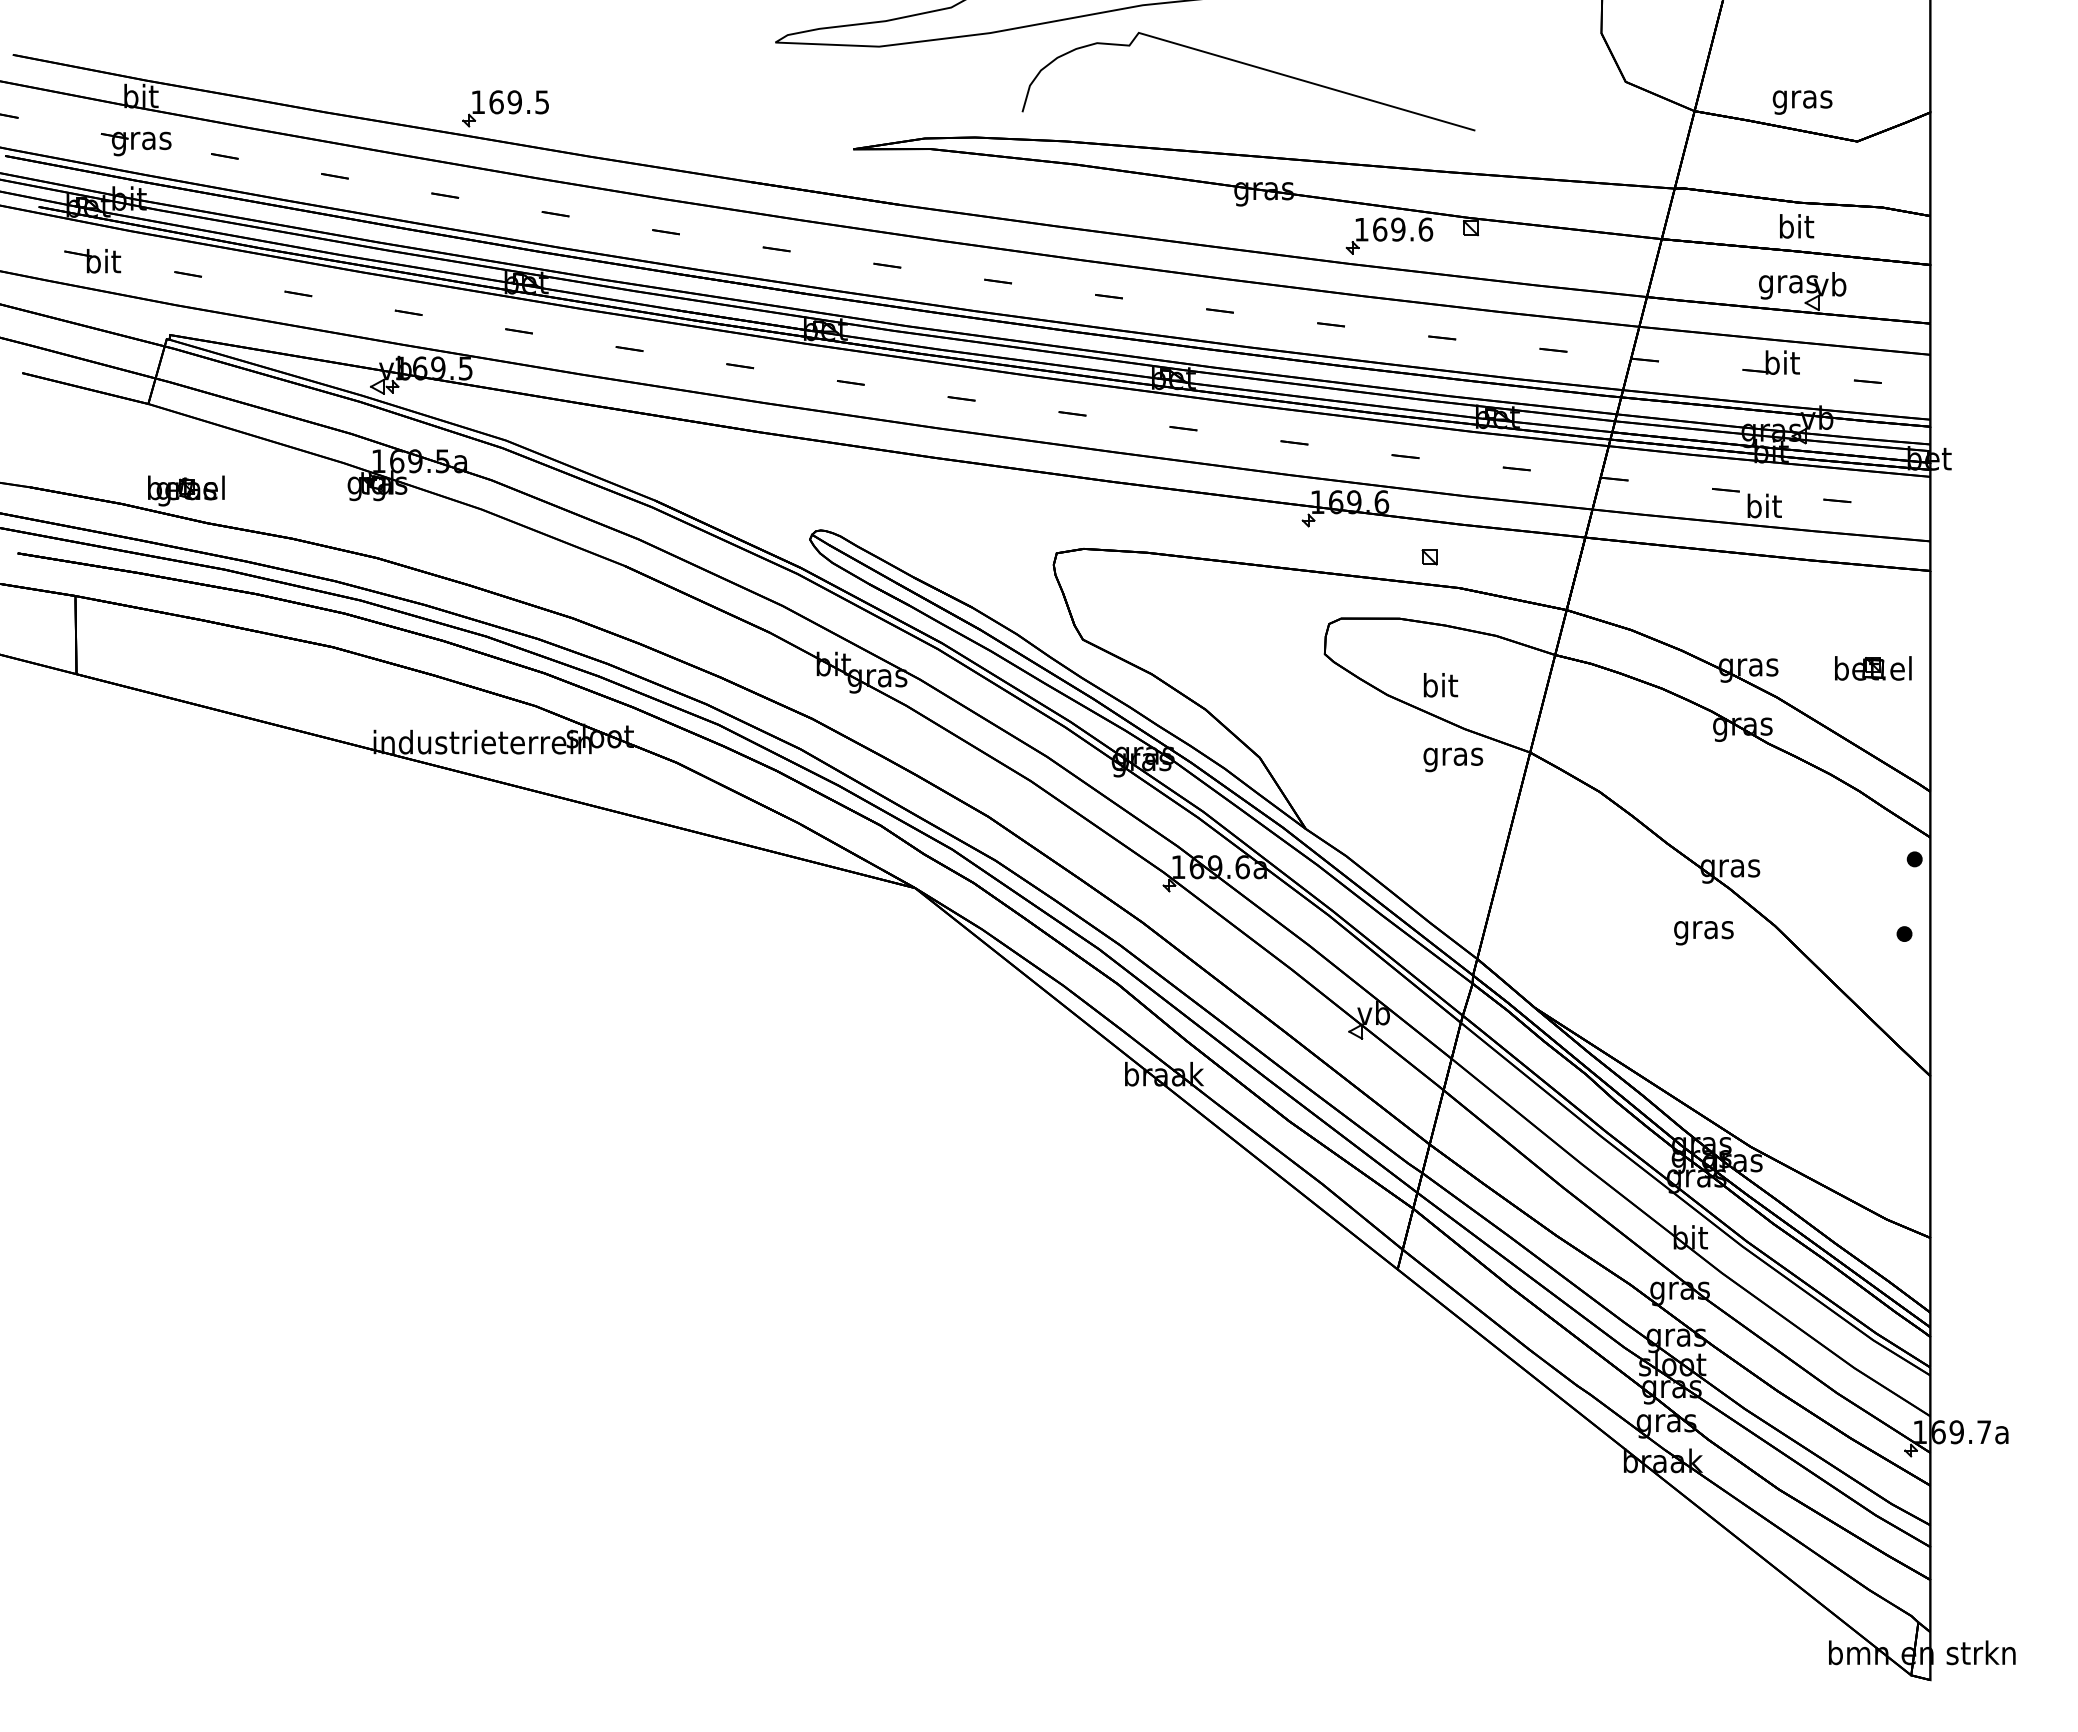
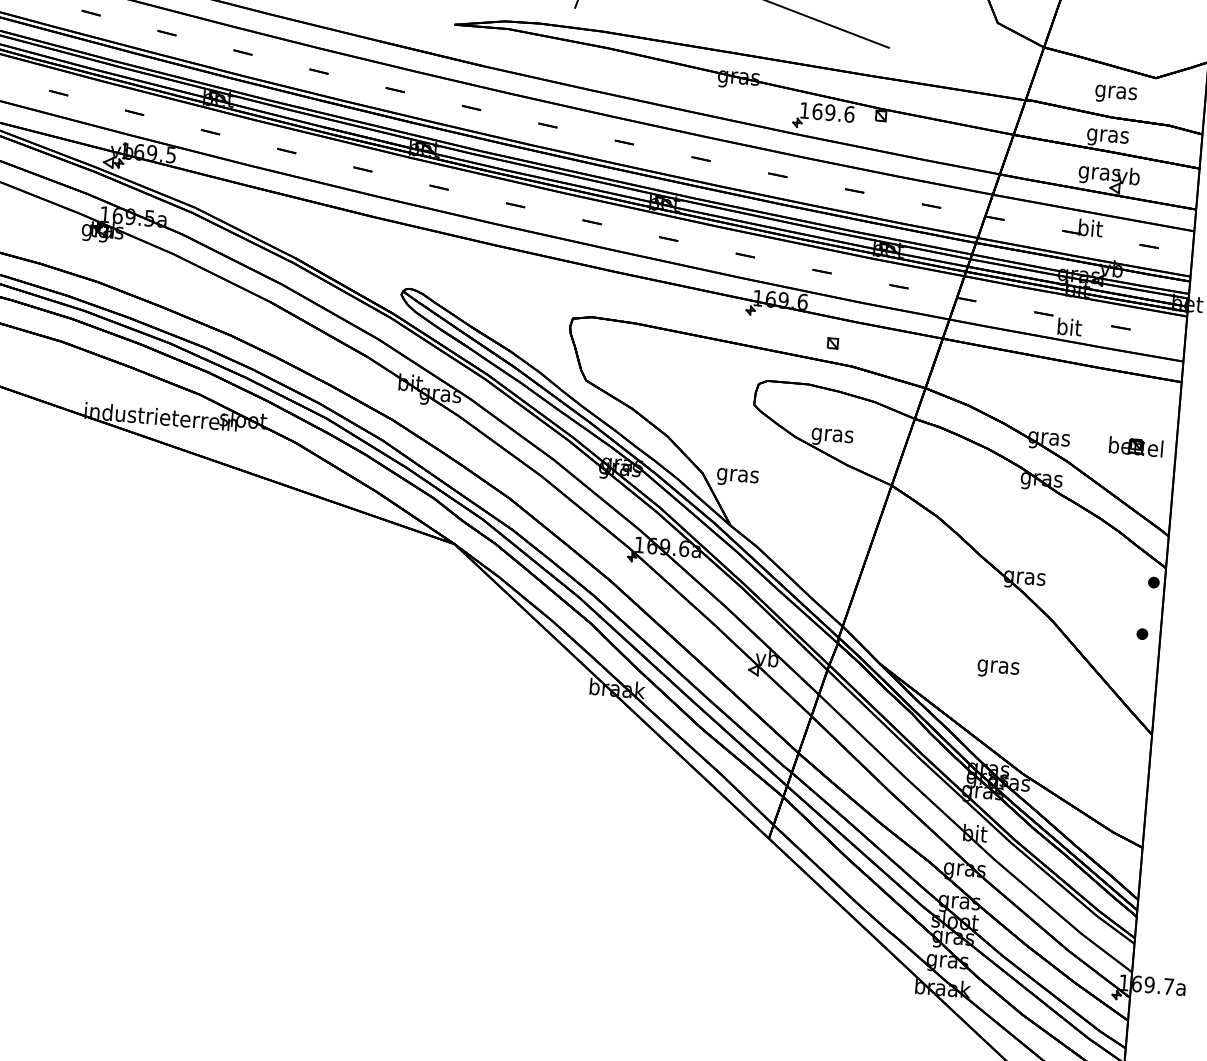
text: (1802, 102) -> (1115, 94), moved
text: (1795, 229) -> (1107, 135), bit -> gras
text: (1439, 688) -> (832, 435), bit -> gras
text: (1453, 759) -> (737, 477), moved
text: (1703, 933) -> (998, 669), moved

